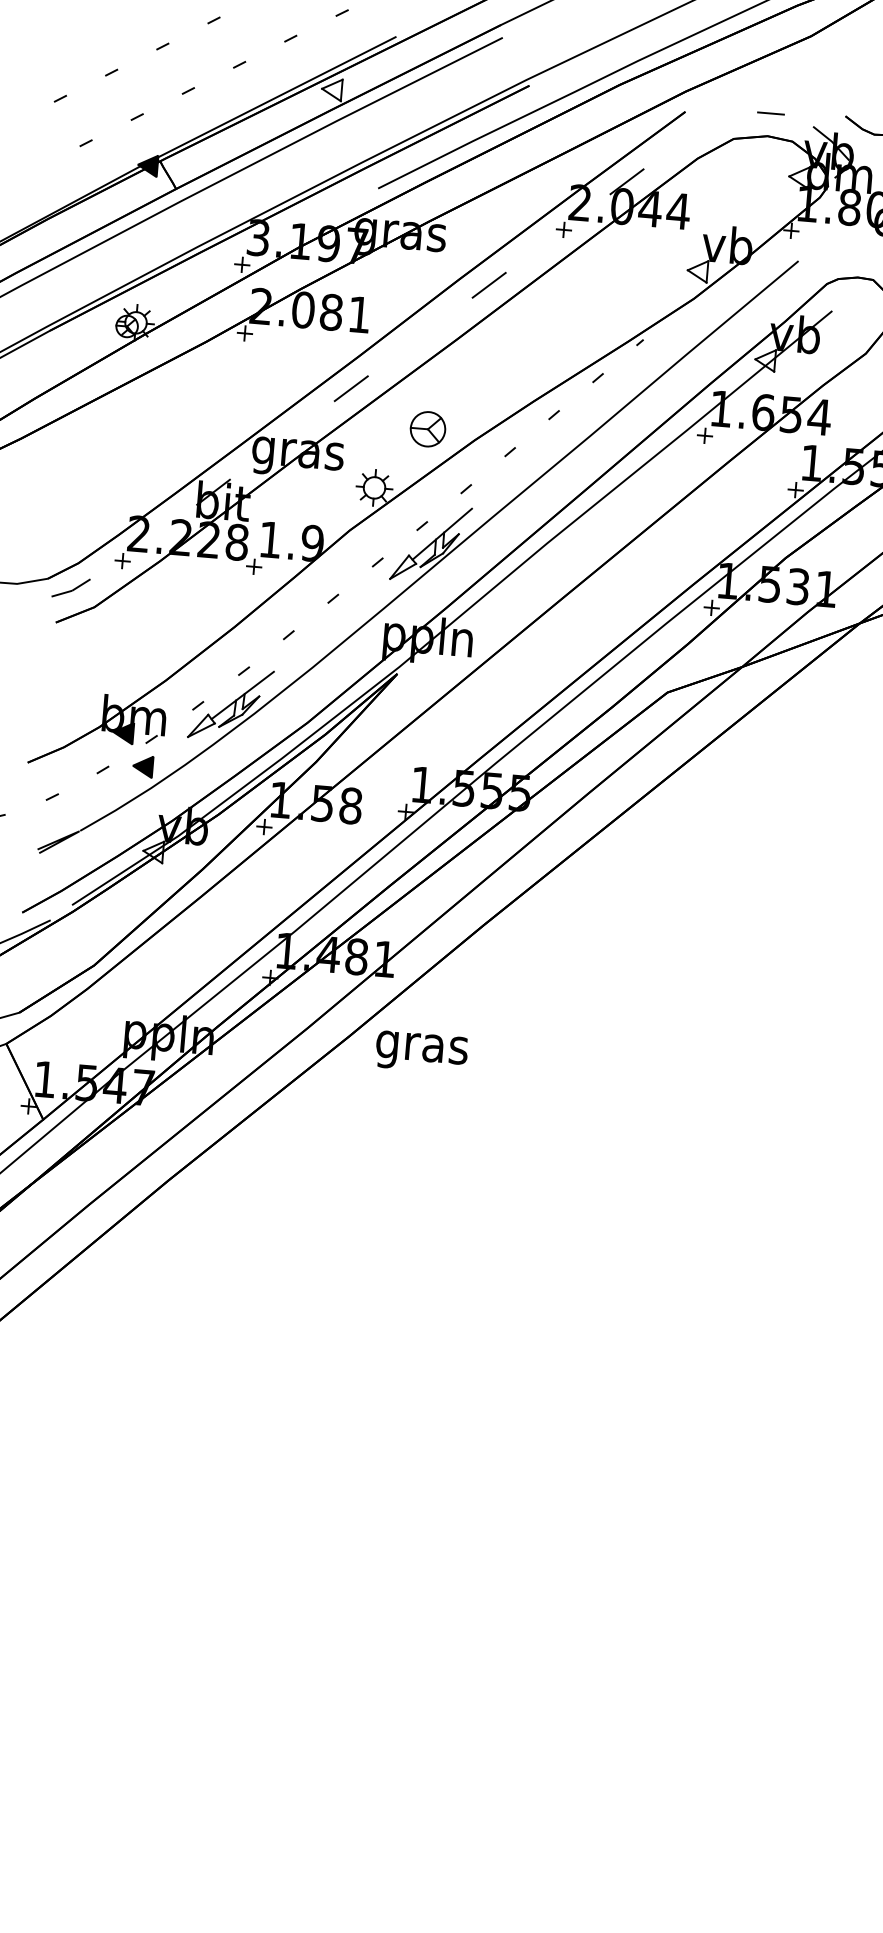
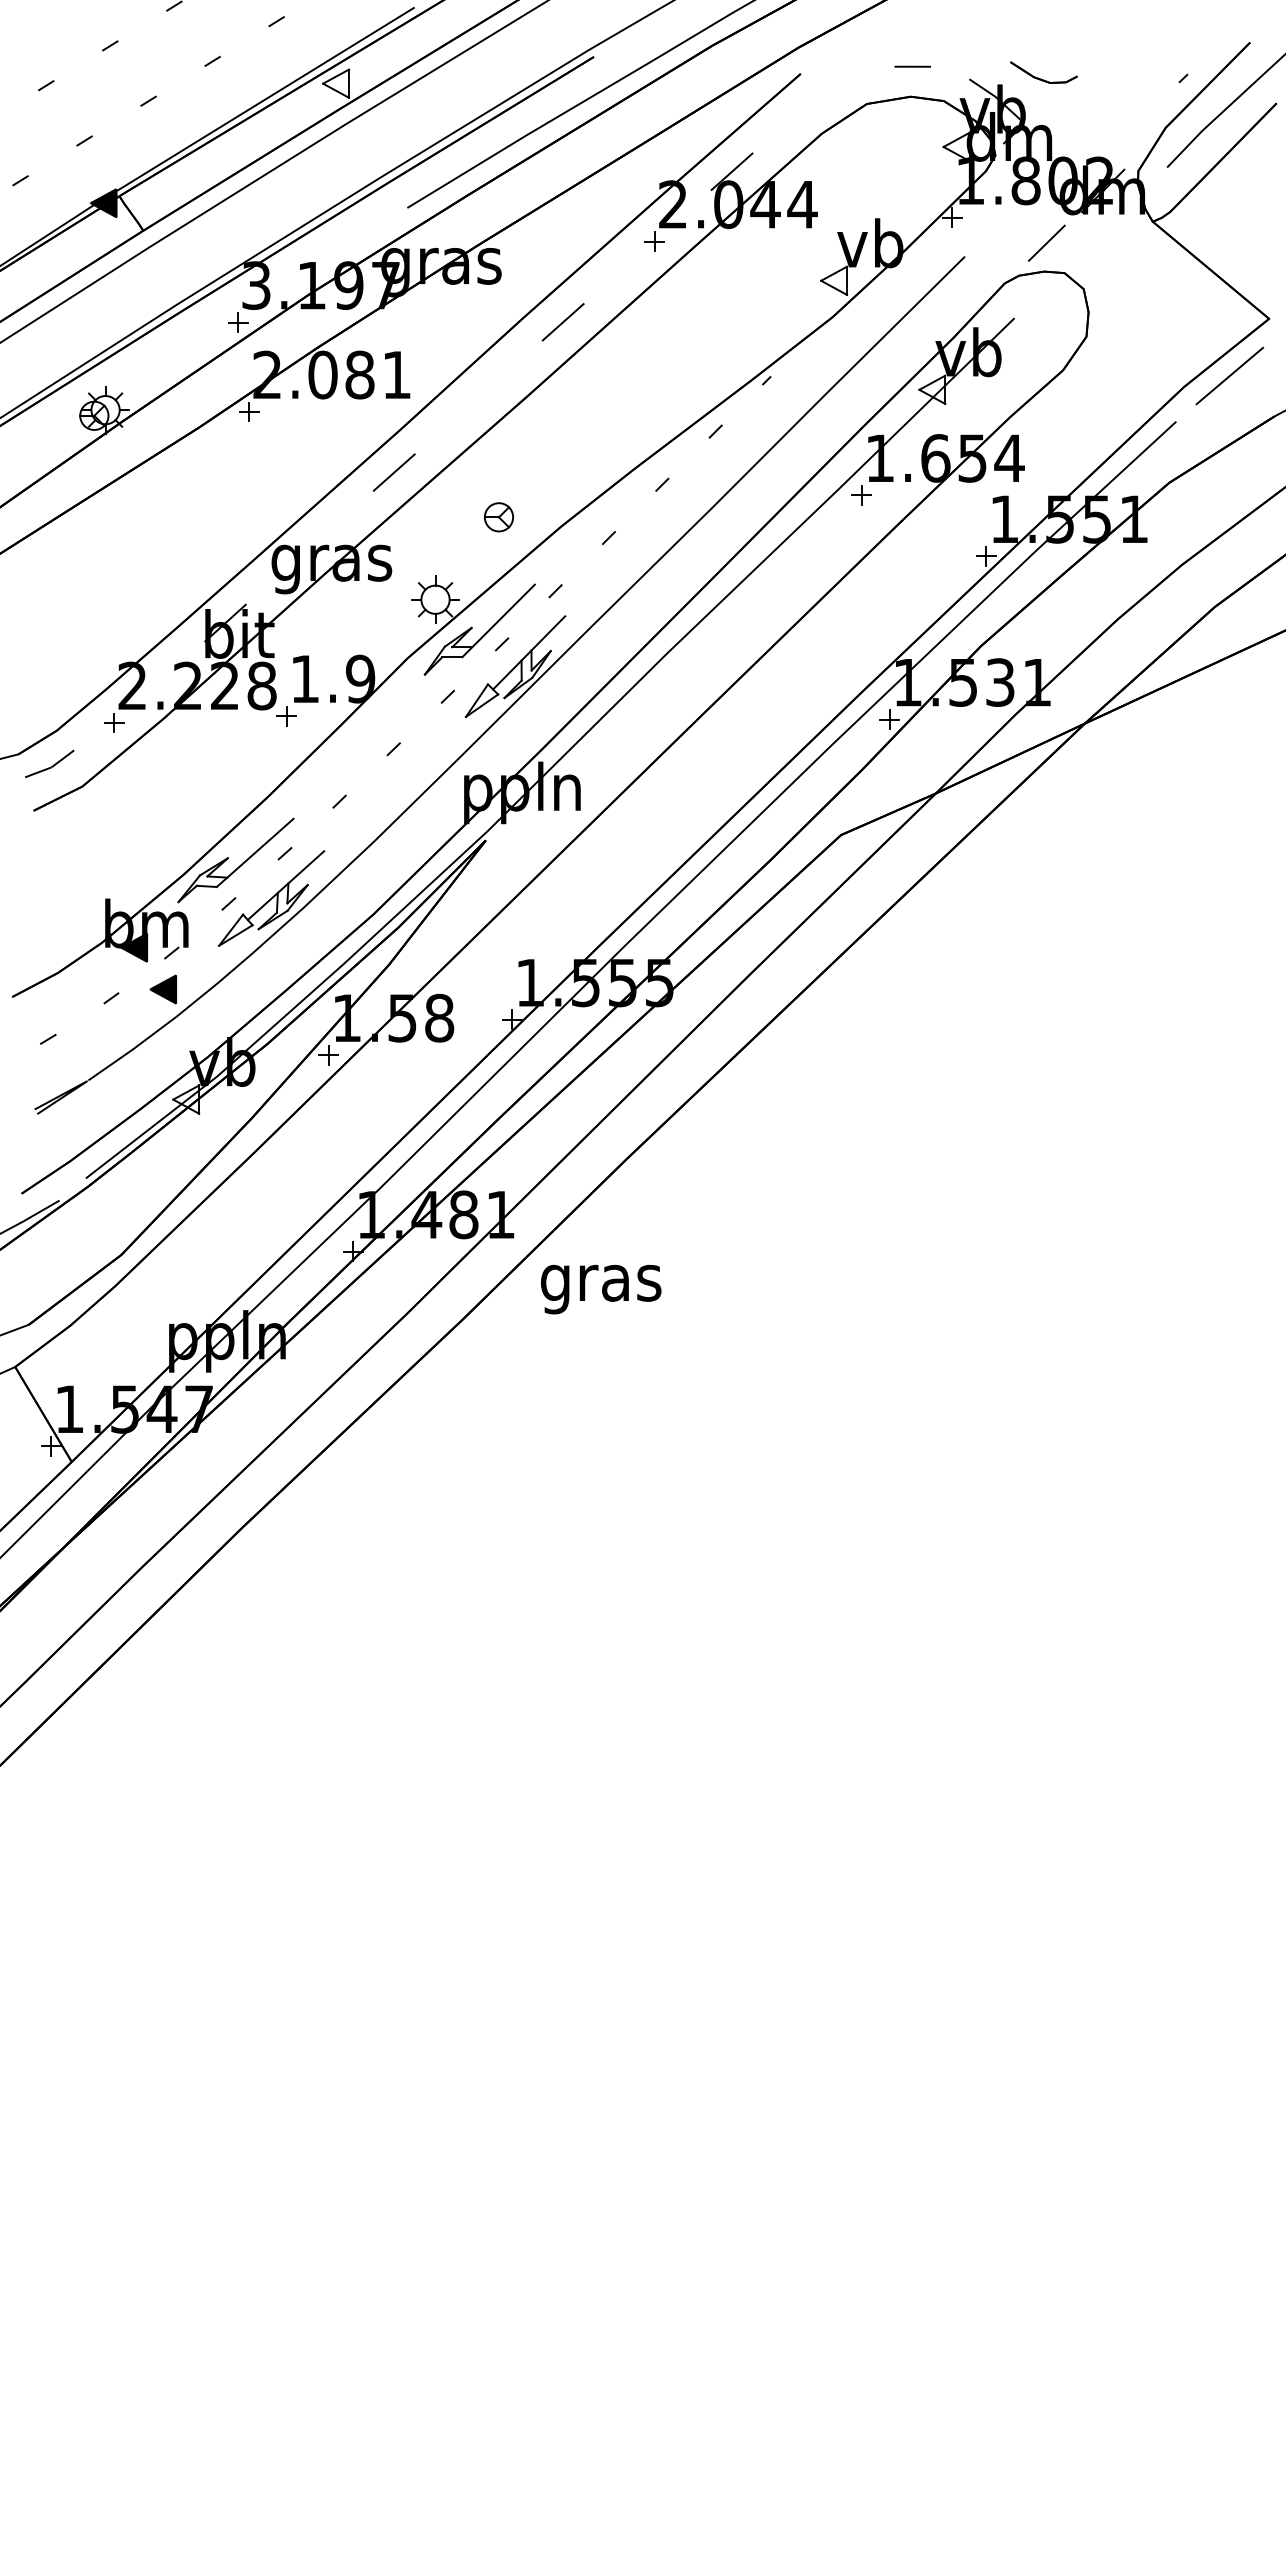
line: (861, 256) -> (1046, 243), added
part: (427, 429) -> (498, 517), size x0.62
part: (409, 516) -> (484, 633), added
part: (209, 676) -> (240, 864), added
text: (421, 1052) -> (601, 1289), moved

